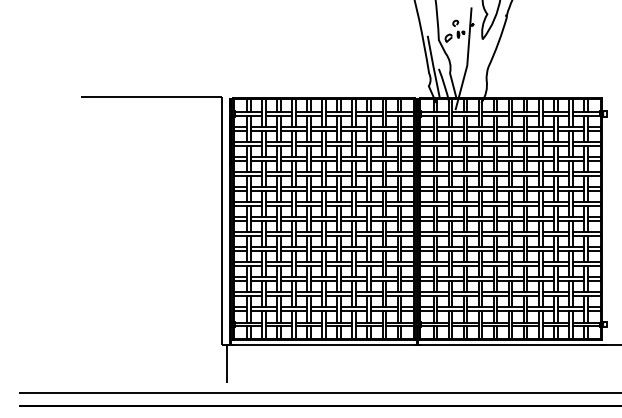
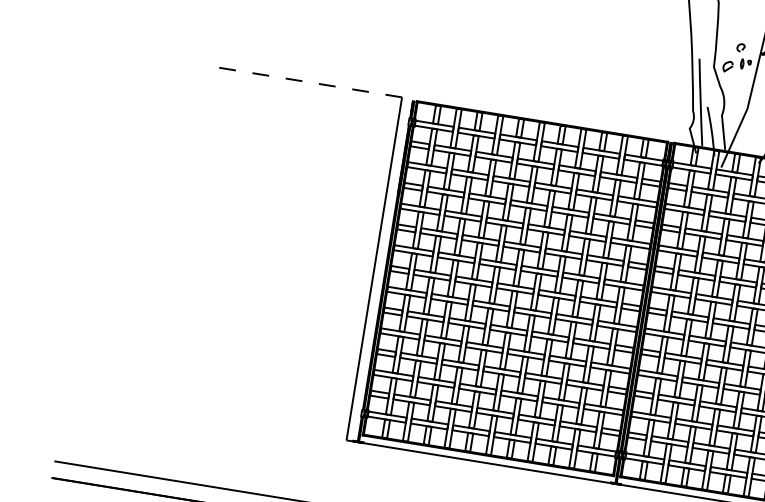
line: (151, 97) -> (304, 82), solid -> dashed
line: (227, 363) -> (349, 466), removed

